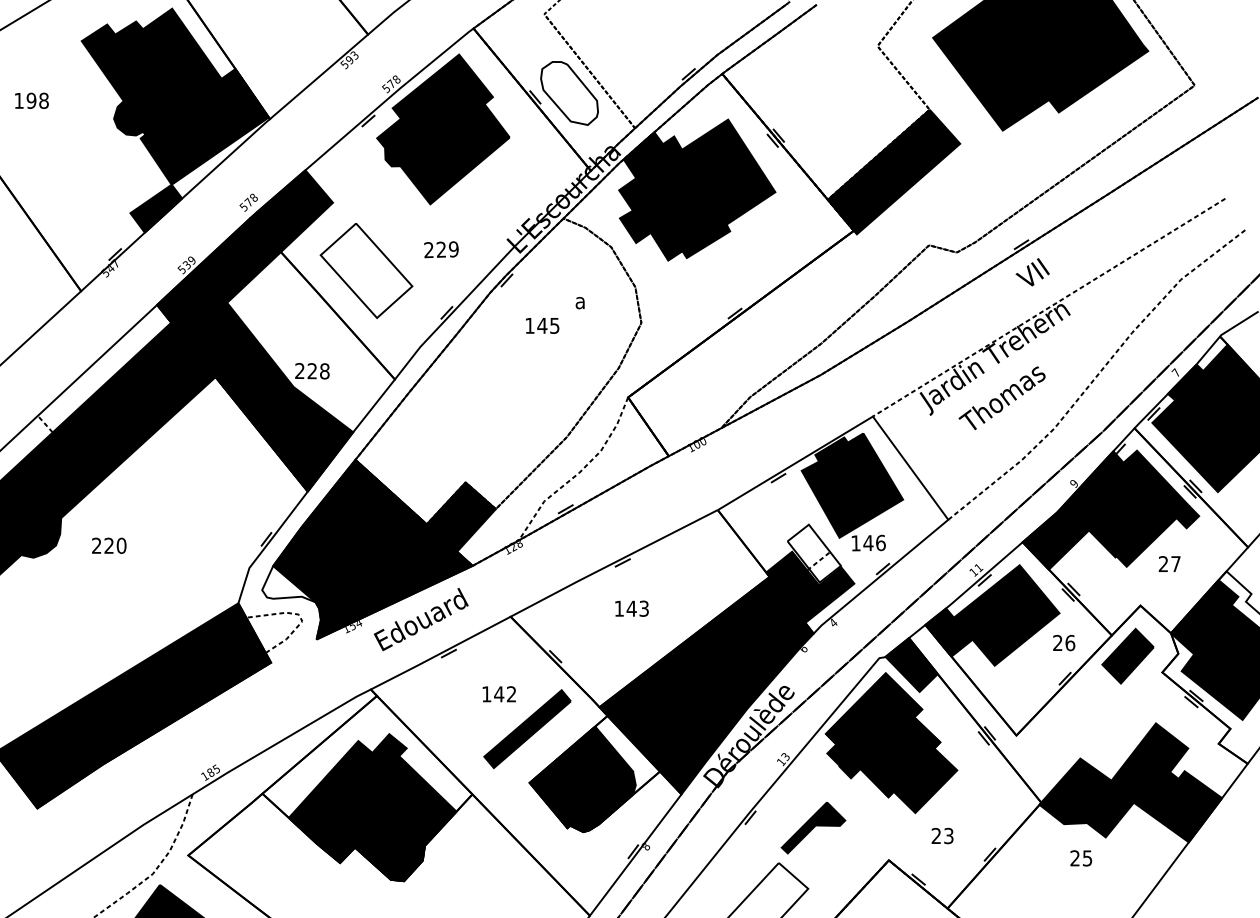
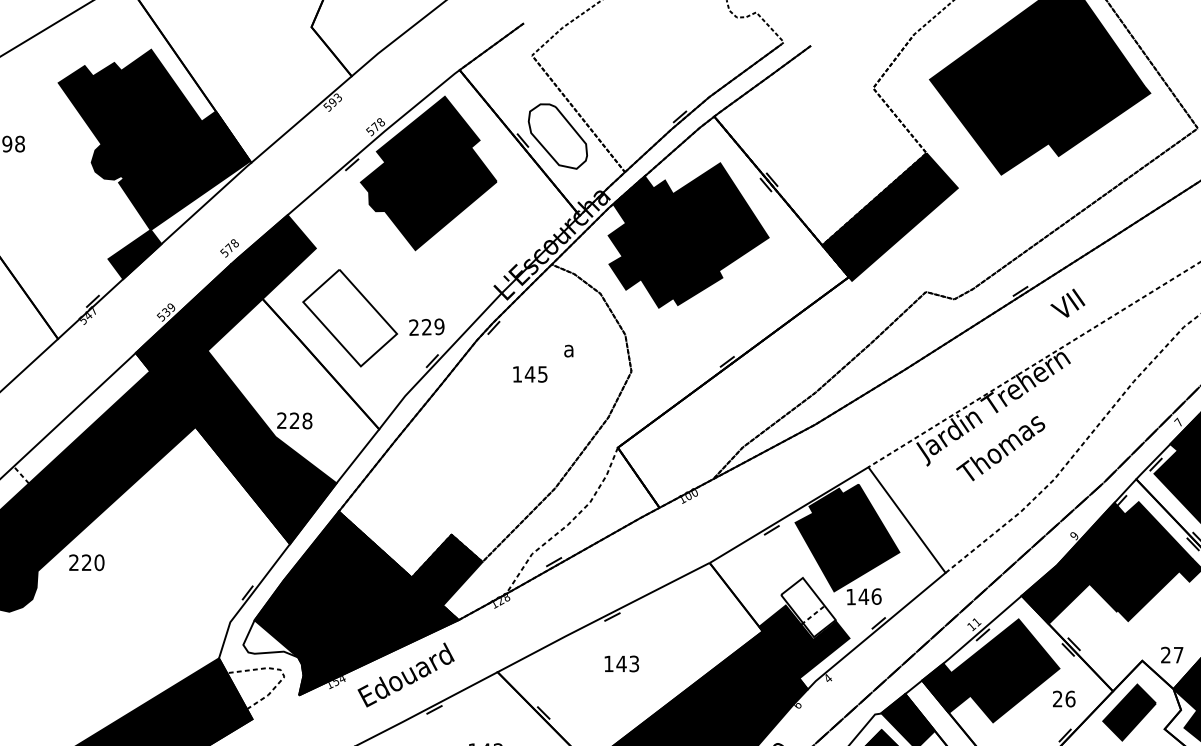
text: (441, 249) -> (426, 326), moved
text: (1032, 272) -> (1067, 303), moved
text: (109, 545) -> (87, 562), moved
text: (1169, 563) -> (1171, 654), moved

